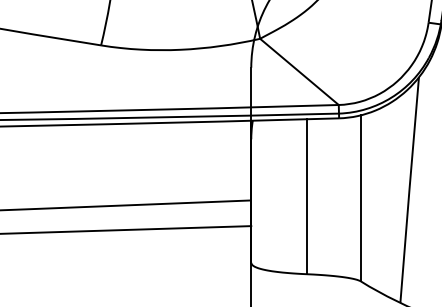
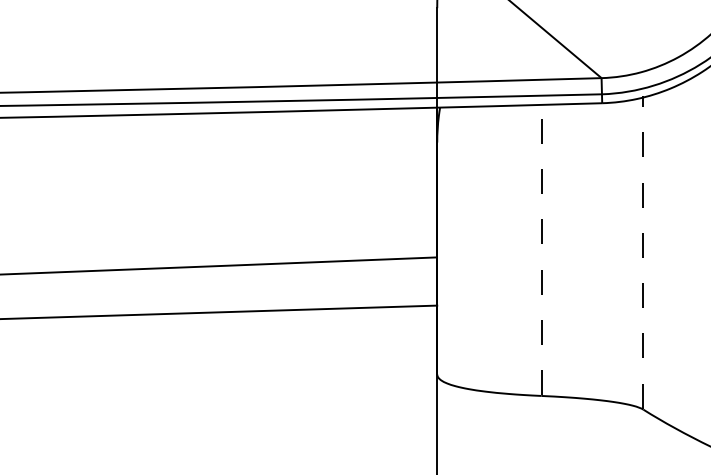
line: (306, 195) -> (540, 248), solid -> dashed
line: (361, 197) -> (644, 251), solid -> dashed

